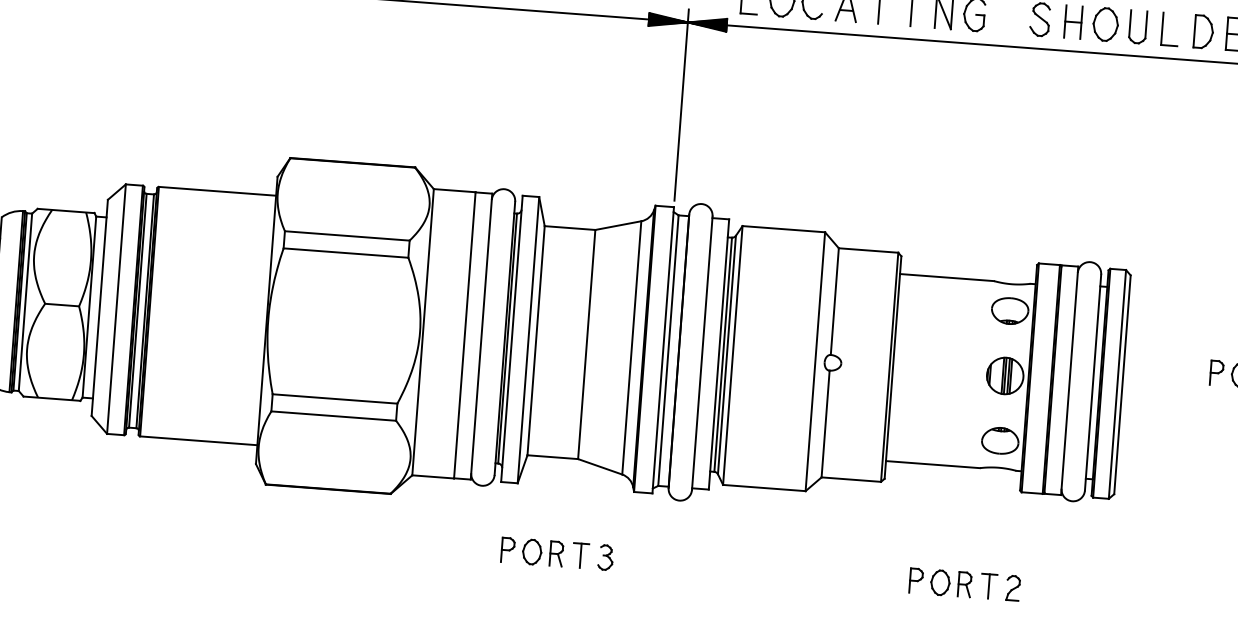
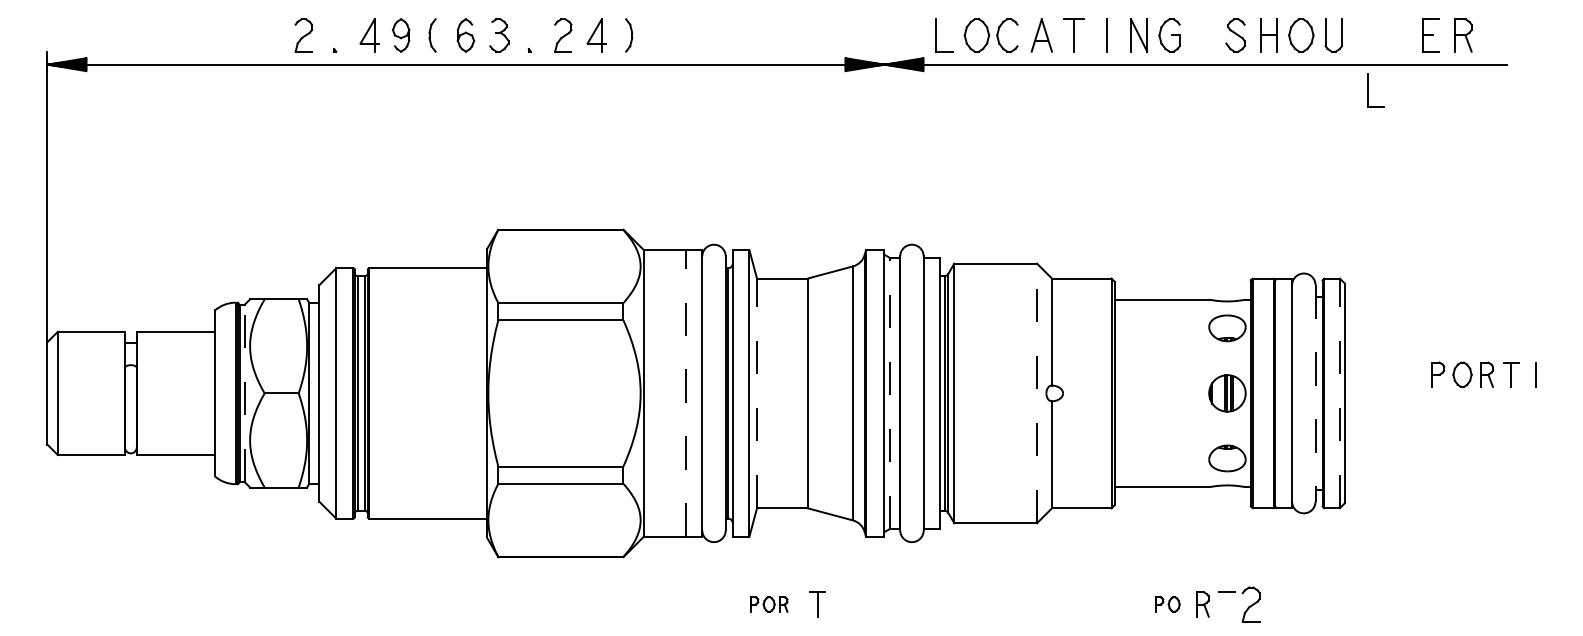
part: (1162, 28) -> (1368, 90), moved
part: (1203, 31) -> (1399, 35), removed
line: (681, 105) -> (884, 147), removed
line: (25, 302) -> (244, 393), solid -> dashed
line: (464, 335) -> (685, 393), solid -> dashed
line: (536, 340) -> (757, 393), solid -> dashed
line: (668, 350) -> (889, 393), solid -> dashed
line: (815, 361) -> (1037, 393), solid -> dashed
line: (1093, 382) -> (1315, 393), solid -> dashed
line: (1117, 384) -> (1340, 393), solid -> dashed
part: (532, 552) -> (769, 604), size x0.6
part: (605, 557) -> (842, 604), removed
part: (929, 581) -> (1167, 604), size x0.6
line: (988, 586) -> (1226, 604), removed
part: (1013, 588) -> (1251, 604), size x1.4

